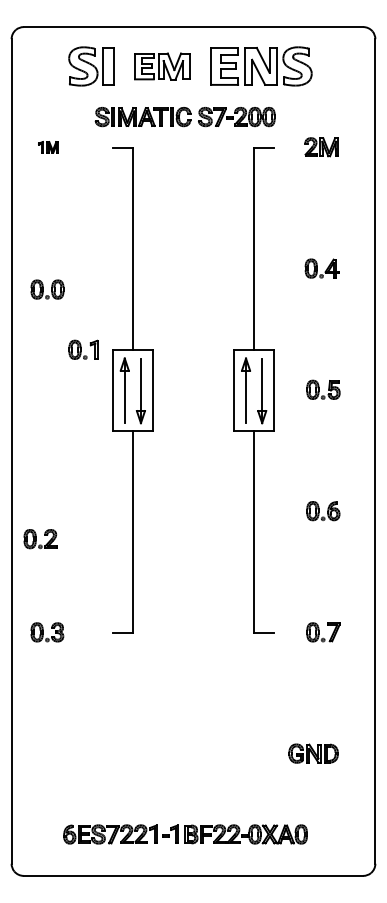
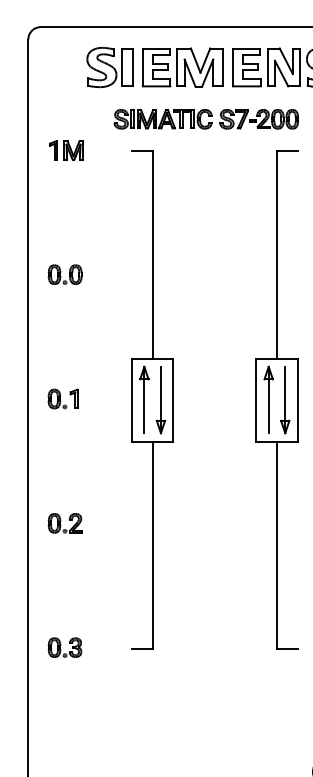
part: (162, 66) -> (183, 67), size x1.43
part: (48, 147) -> (66, 150), size x1.67
part: (47, 289) -> (65, 274), moved
part: (83, 349) -> (63, 398), moved
part: (40, 539) -> (65, 523), moved

